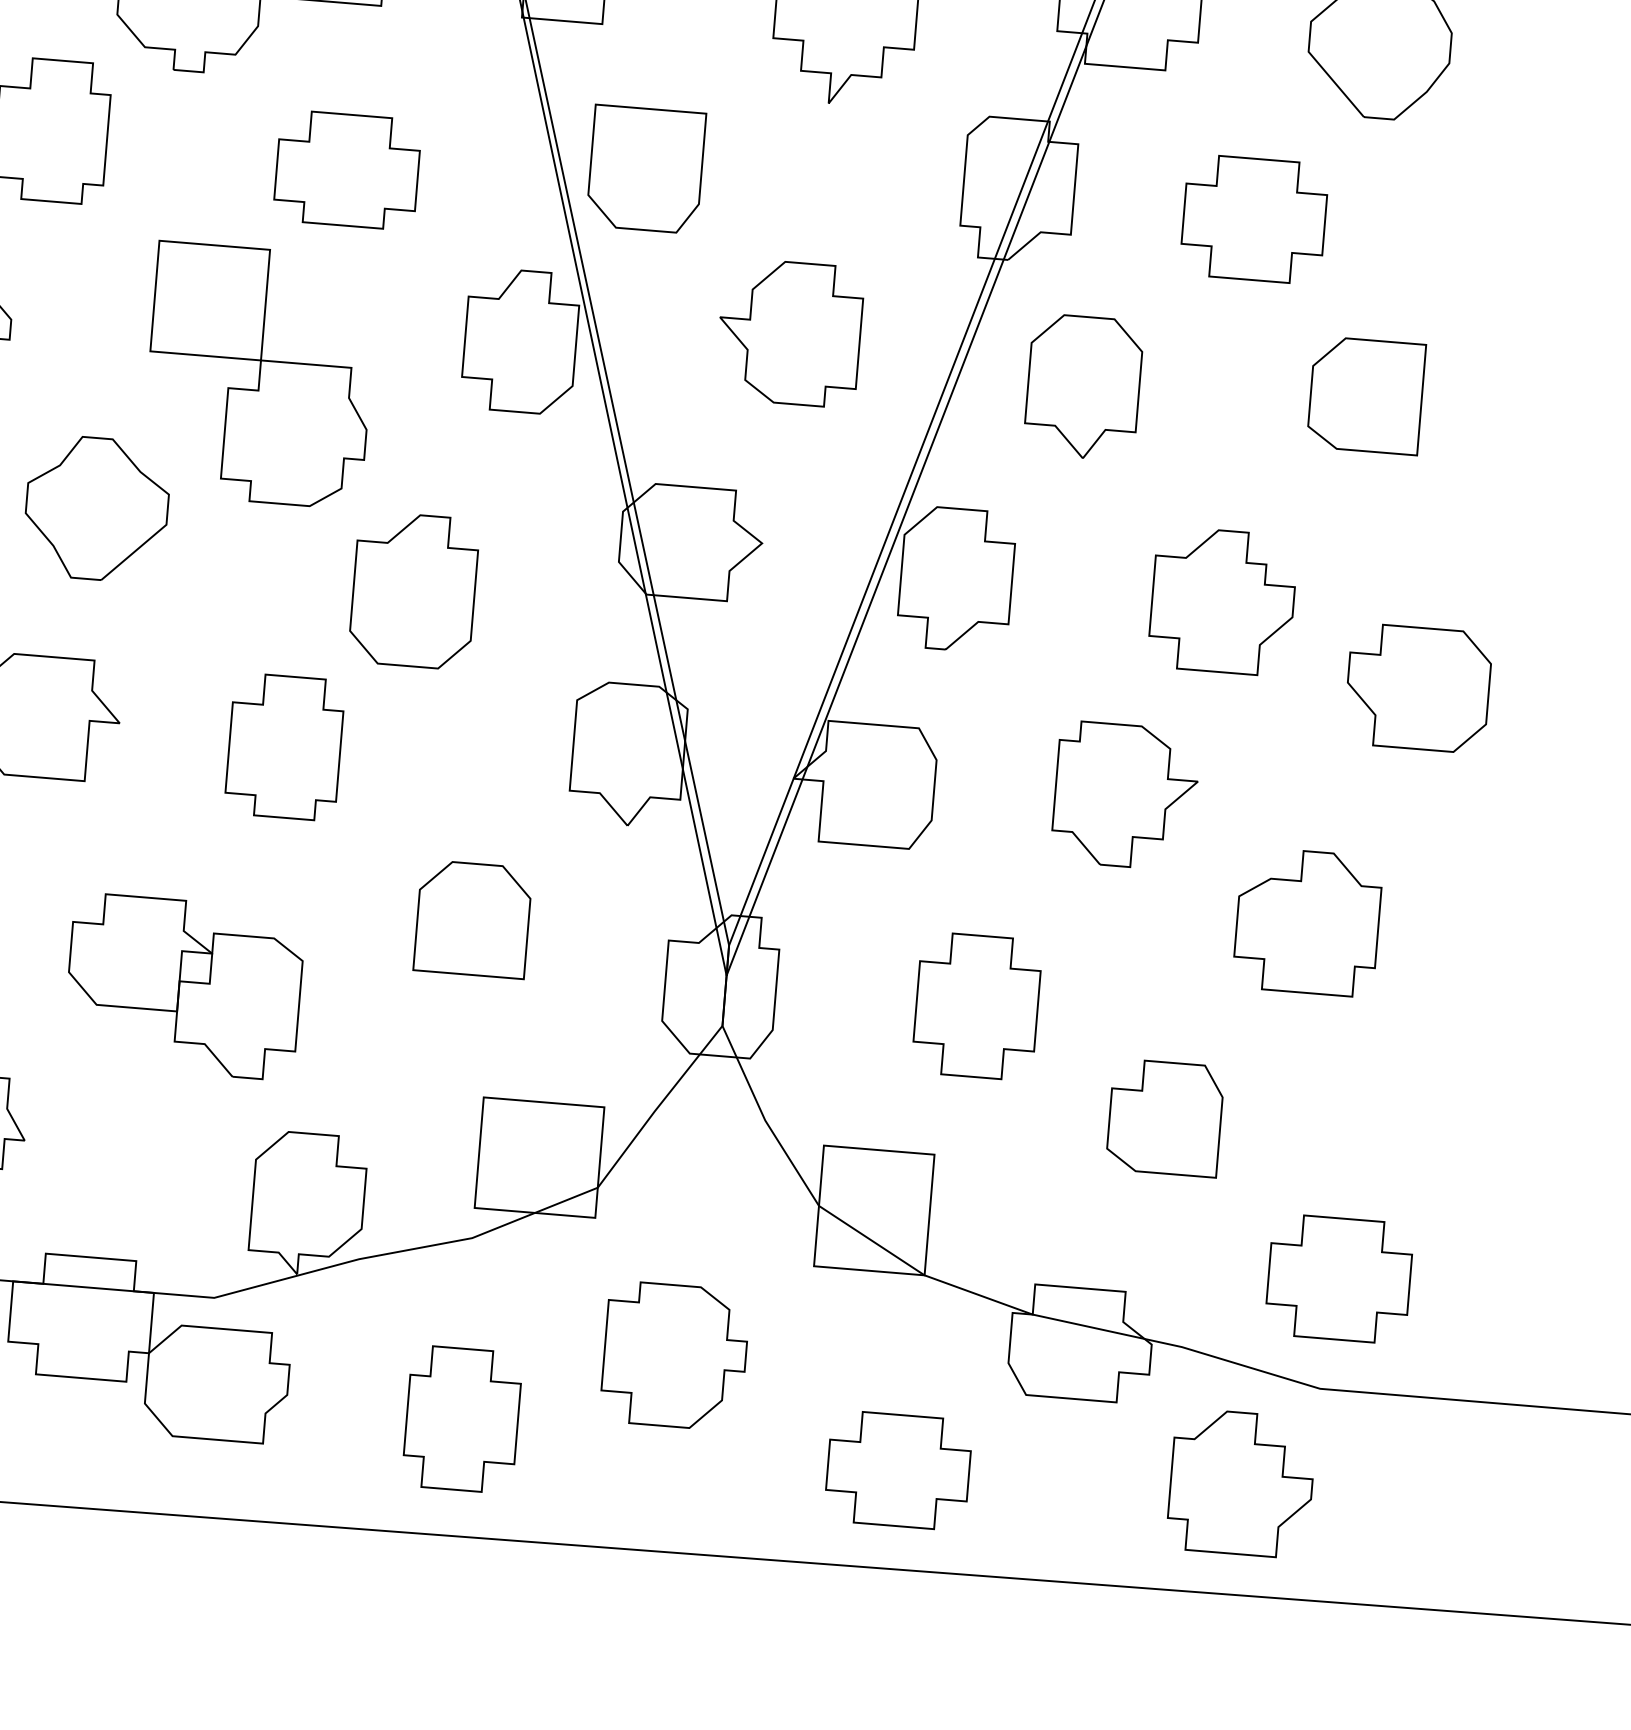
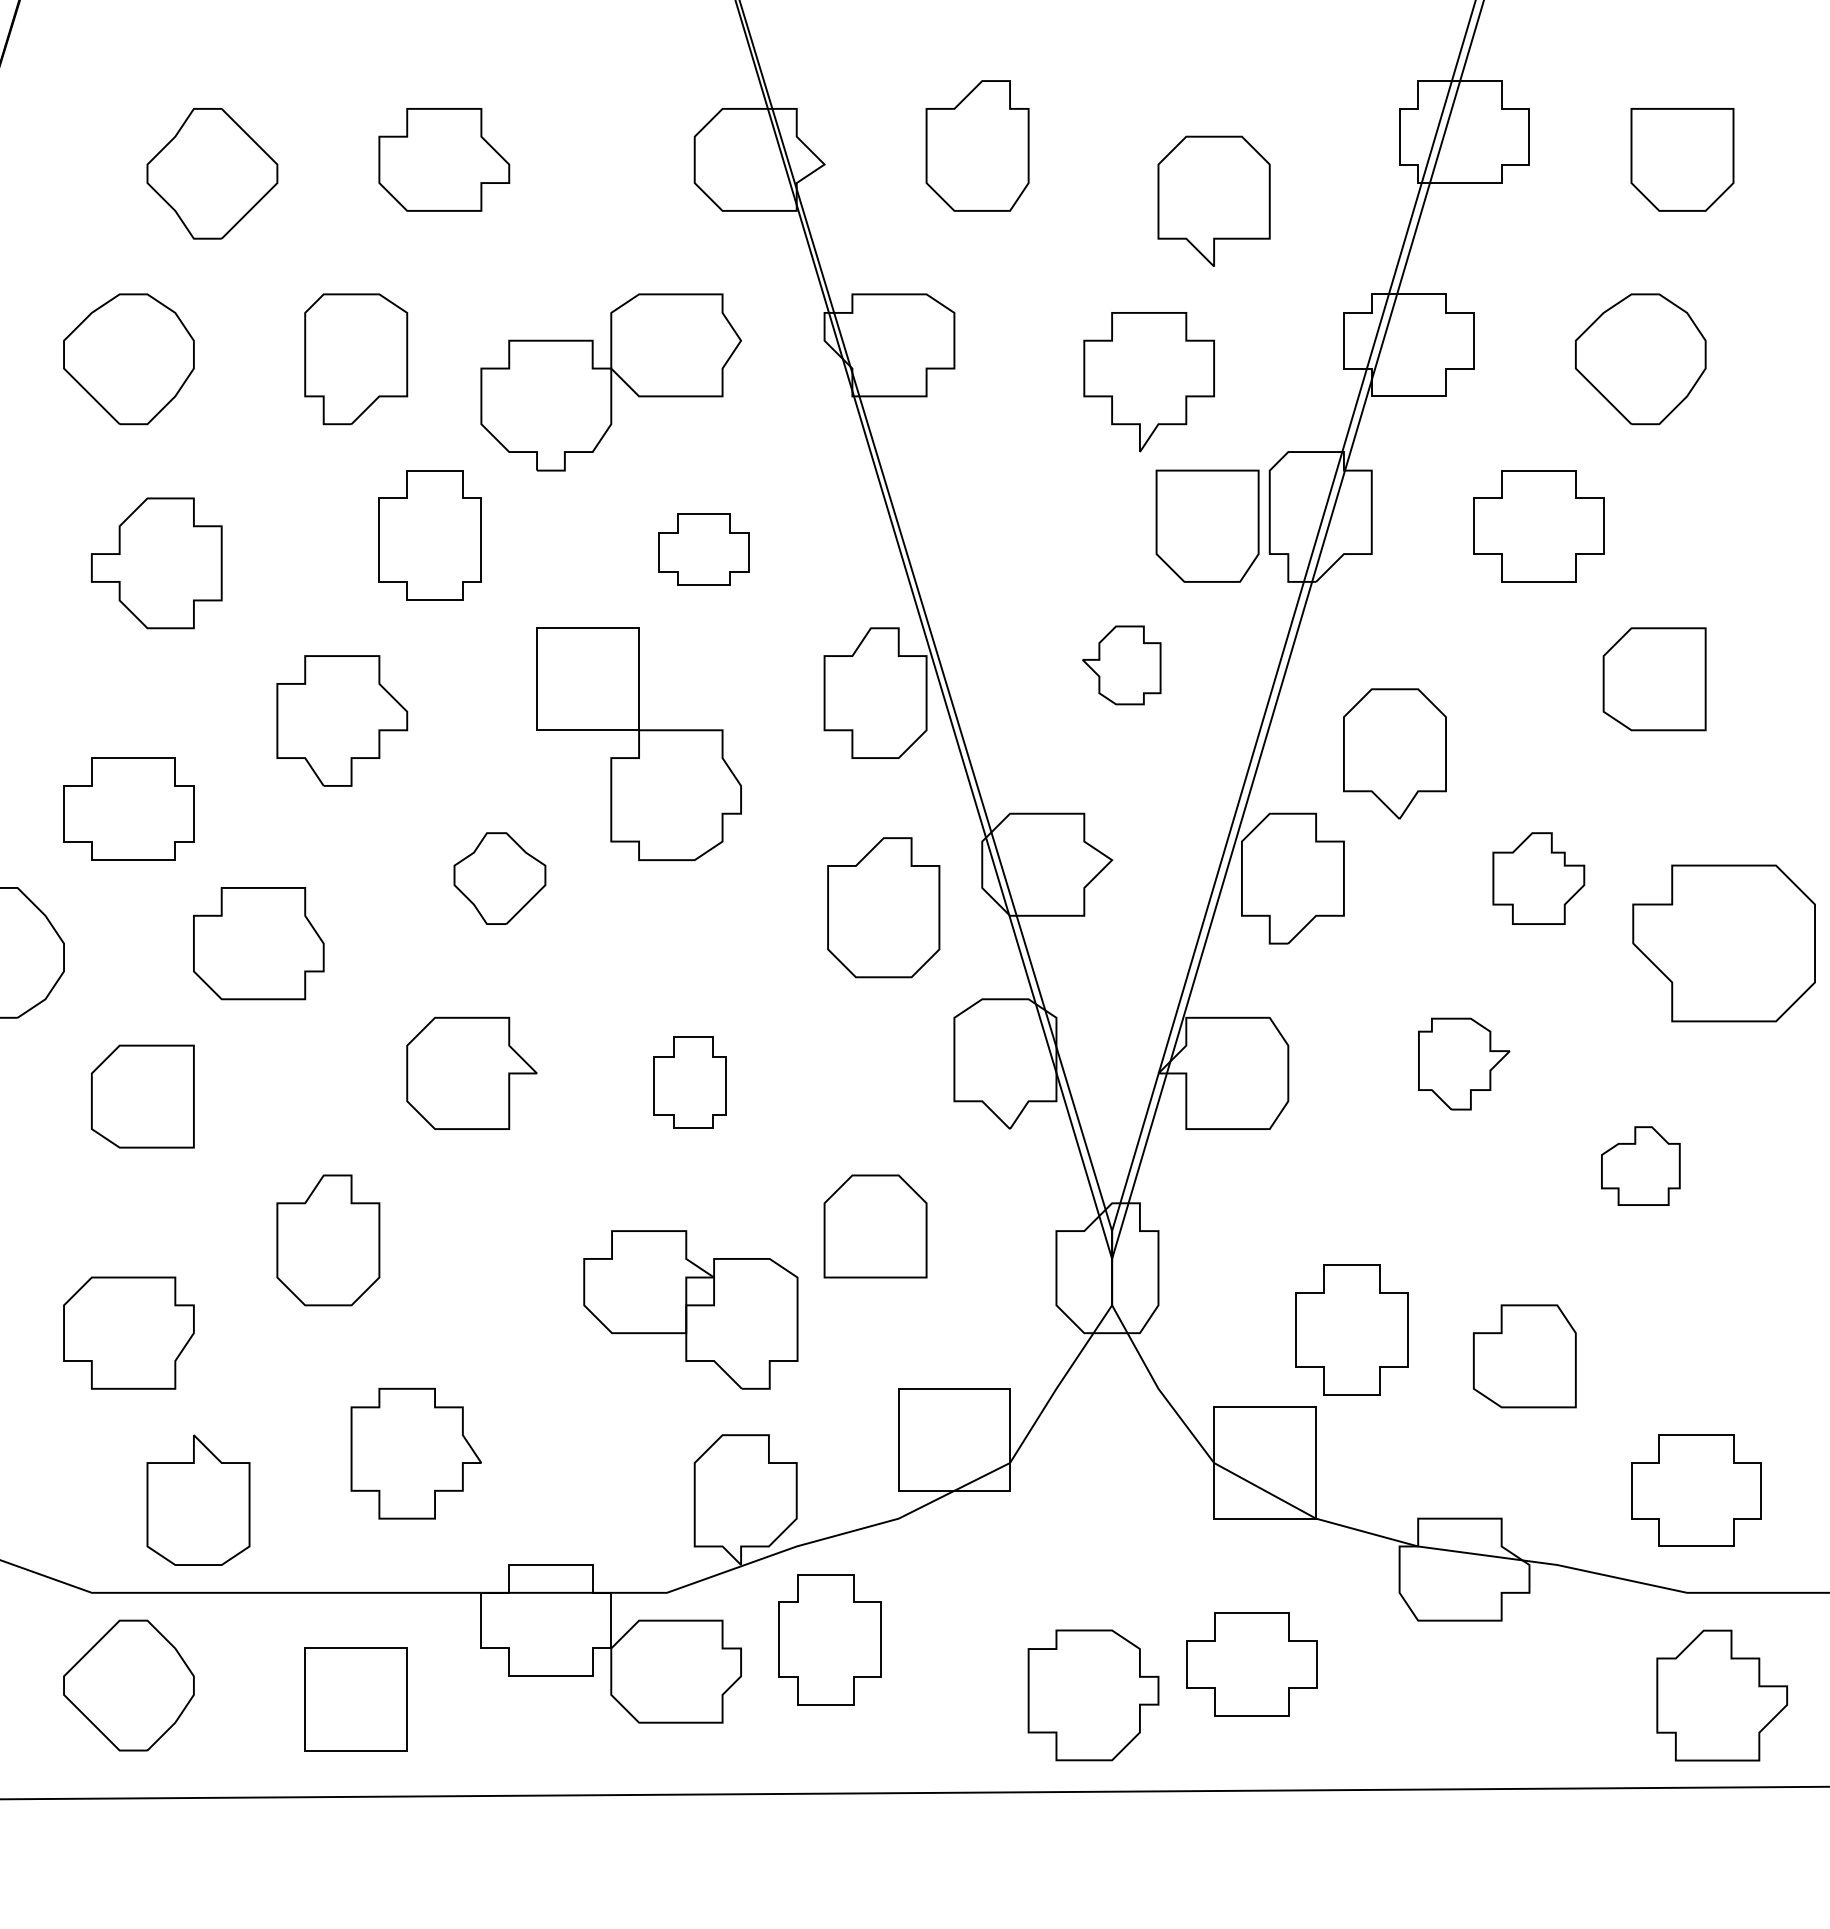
part: (646, 168) -> (1207, 525), moved
part: (347, 169) -> (703, 548), size x0.7
part: (789, 333) -> (1121, 665), size x0.6
part: (1083, 386) -> (1394, 753), moved
part: (96, 508) -> (499, 878), size x0.7
part: (413, 590) -> (883, 907), moved
part: (1222, 601) -> (1538, 878), size x0.7
part: (1418, 688) -> (1724, 943), size x1.4
part: (284, 746) -> (689, 1082), size x0.7
part: (1124, 795) -> (1463, 1063), size x0.7
part: (1307, 921) -> (1640, 1165), size x0.6
part: (183, 986) -> (690, 1309), moved
part: (976, 1005) -> (1351, 1329), moved
part: (675, 1356) -> (1093, 1695), moved
part: (461, 1419) -> (829, 1639), moved
part: (898, 1470) -> (1251, 1664), moved
part: (1240, 1483) -> (1721, 1695), moved

